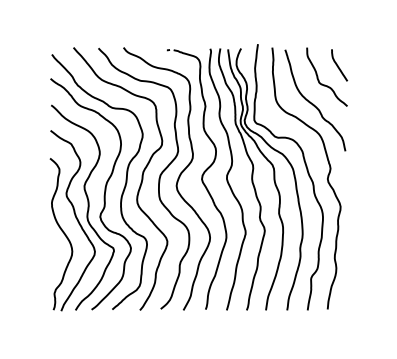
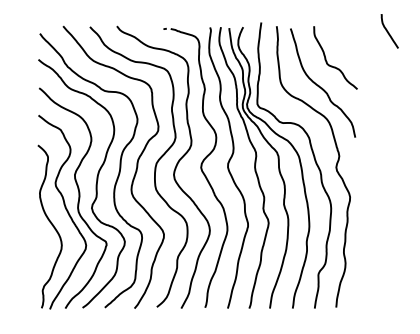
curve: (338, 65) -> (388, 31), moved

